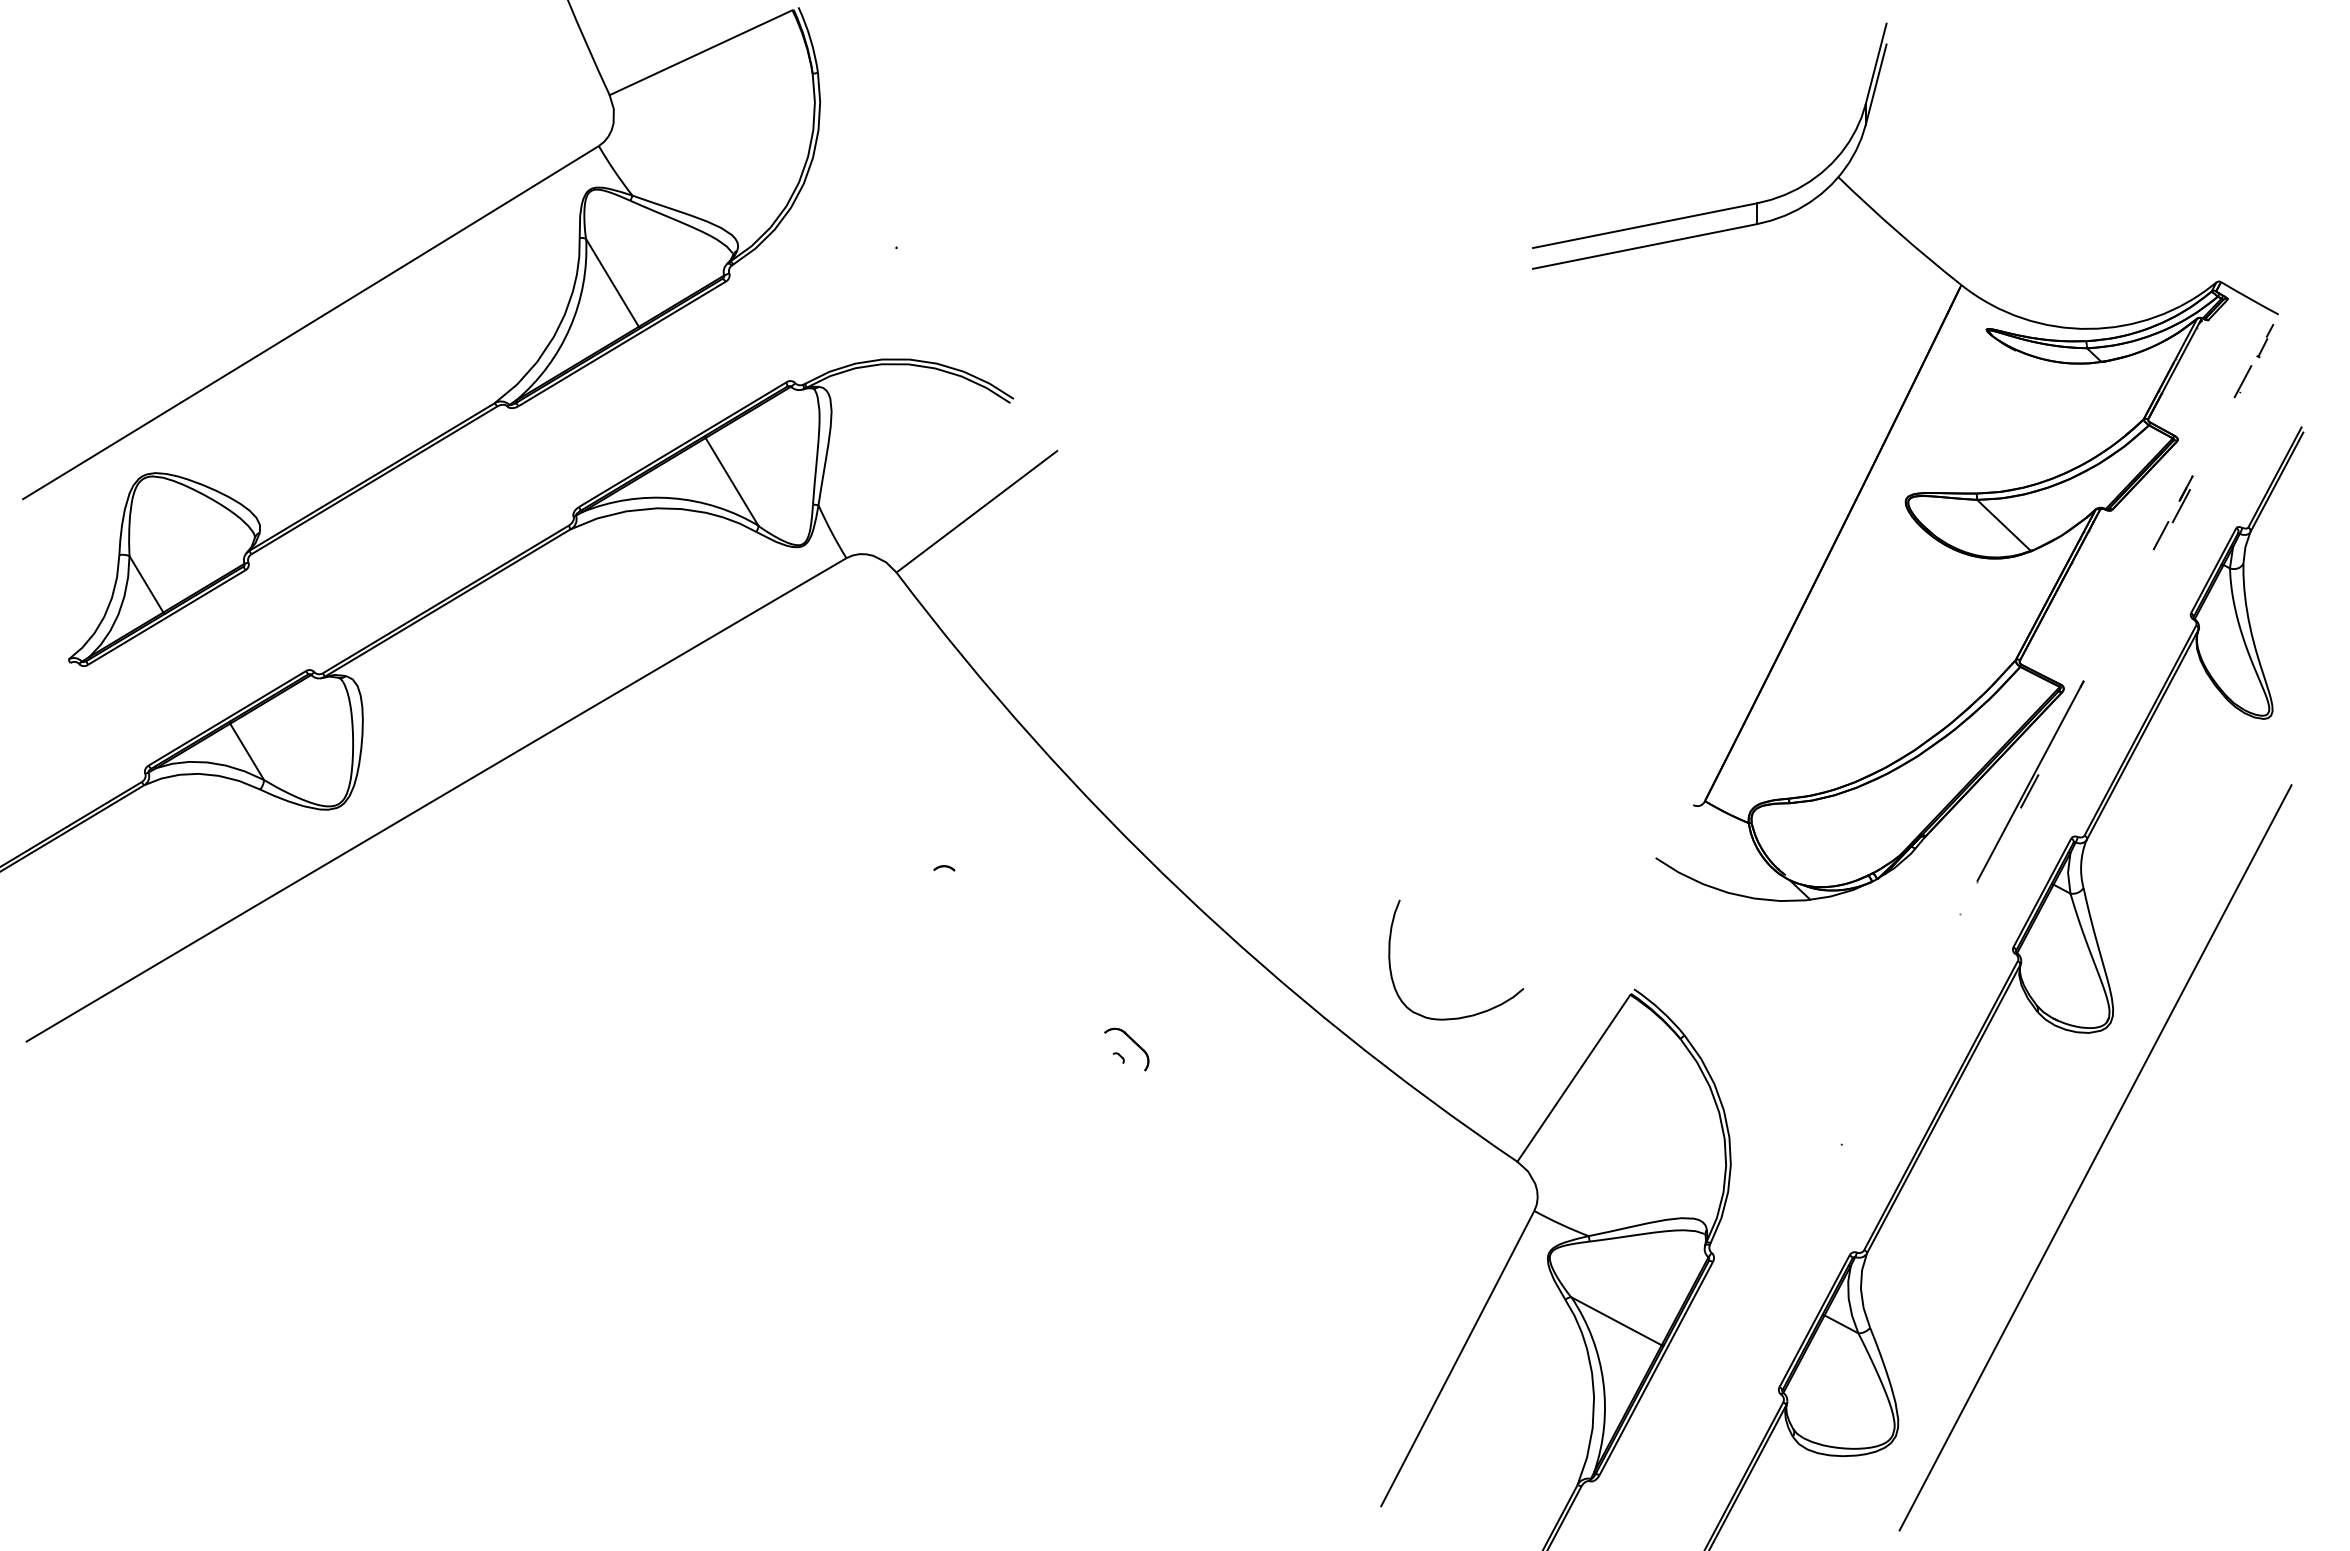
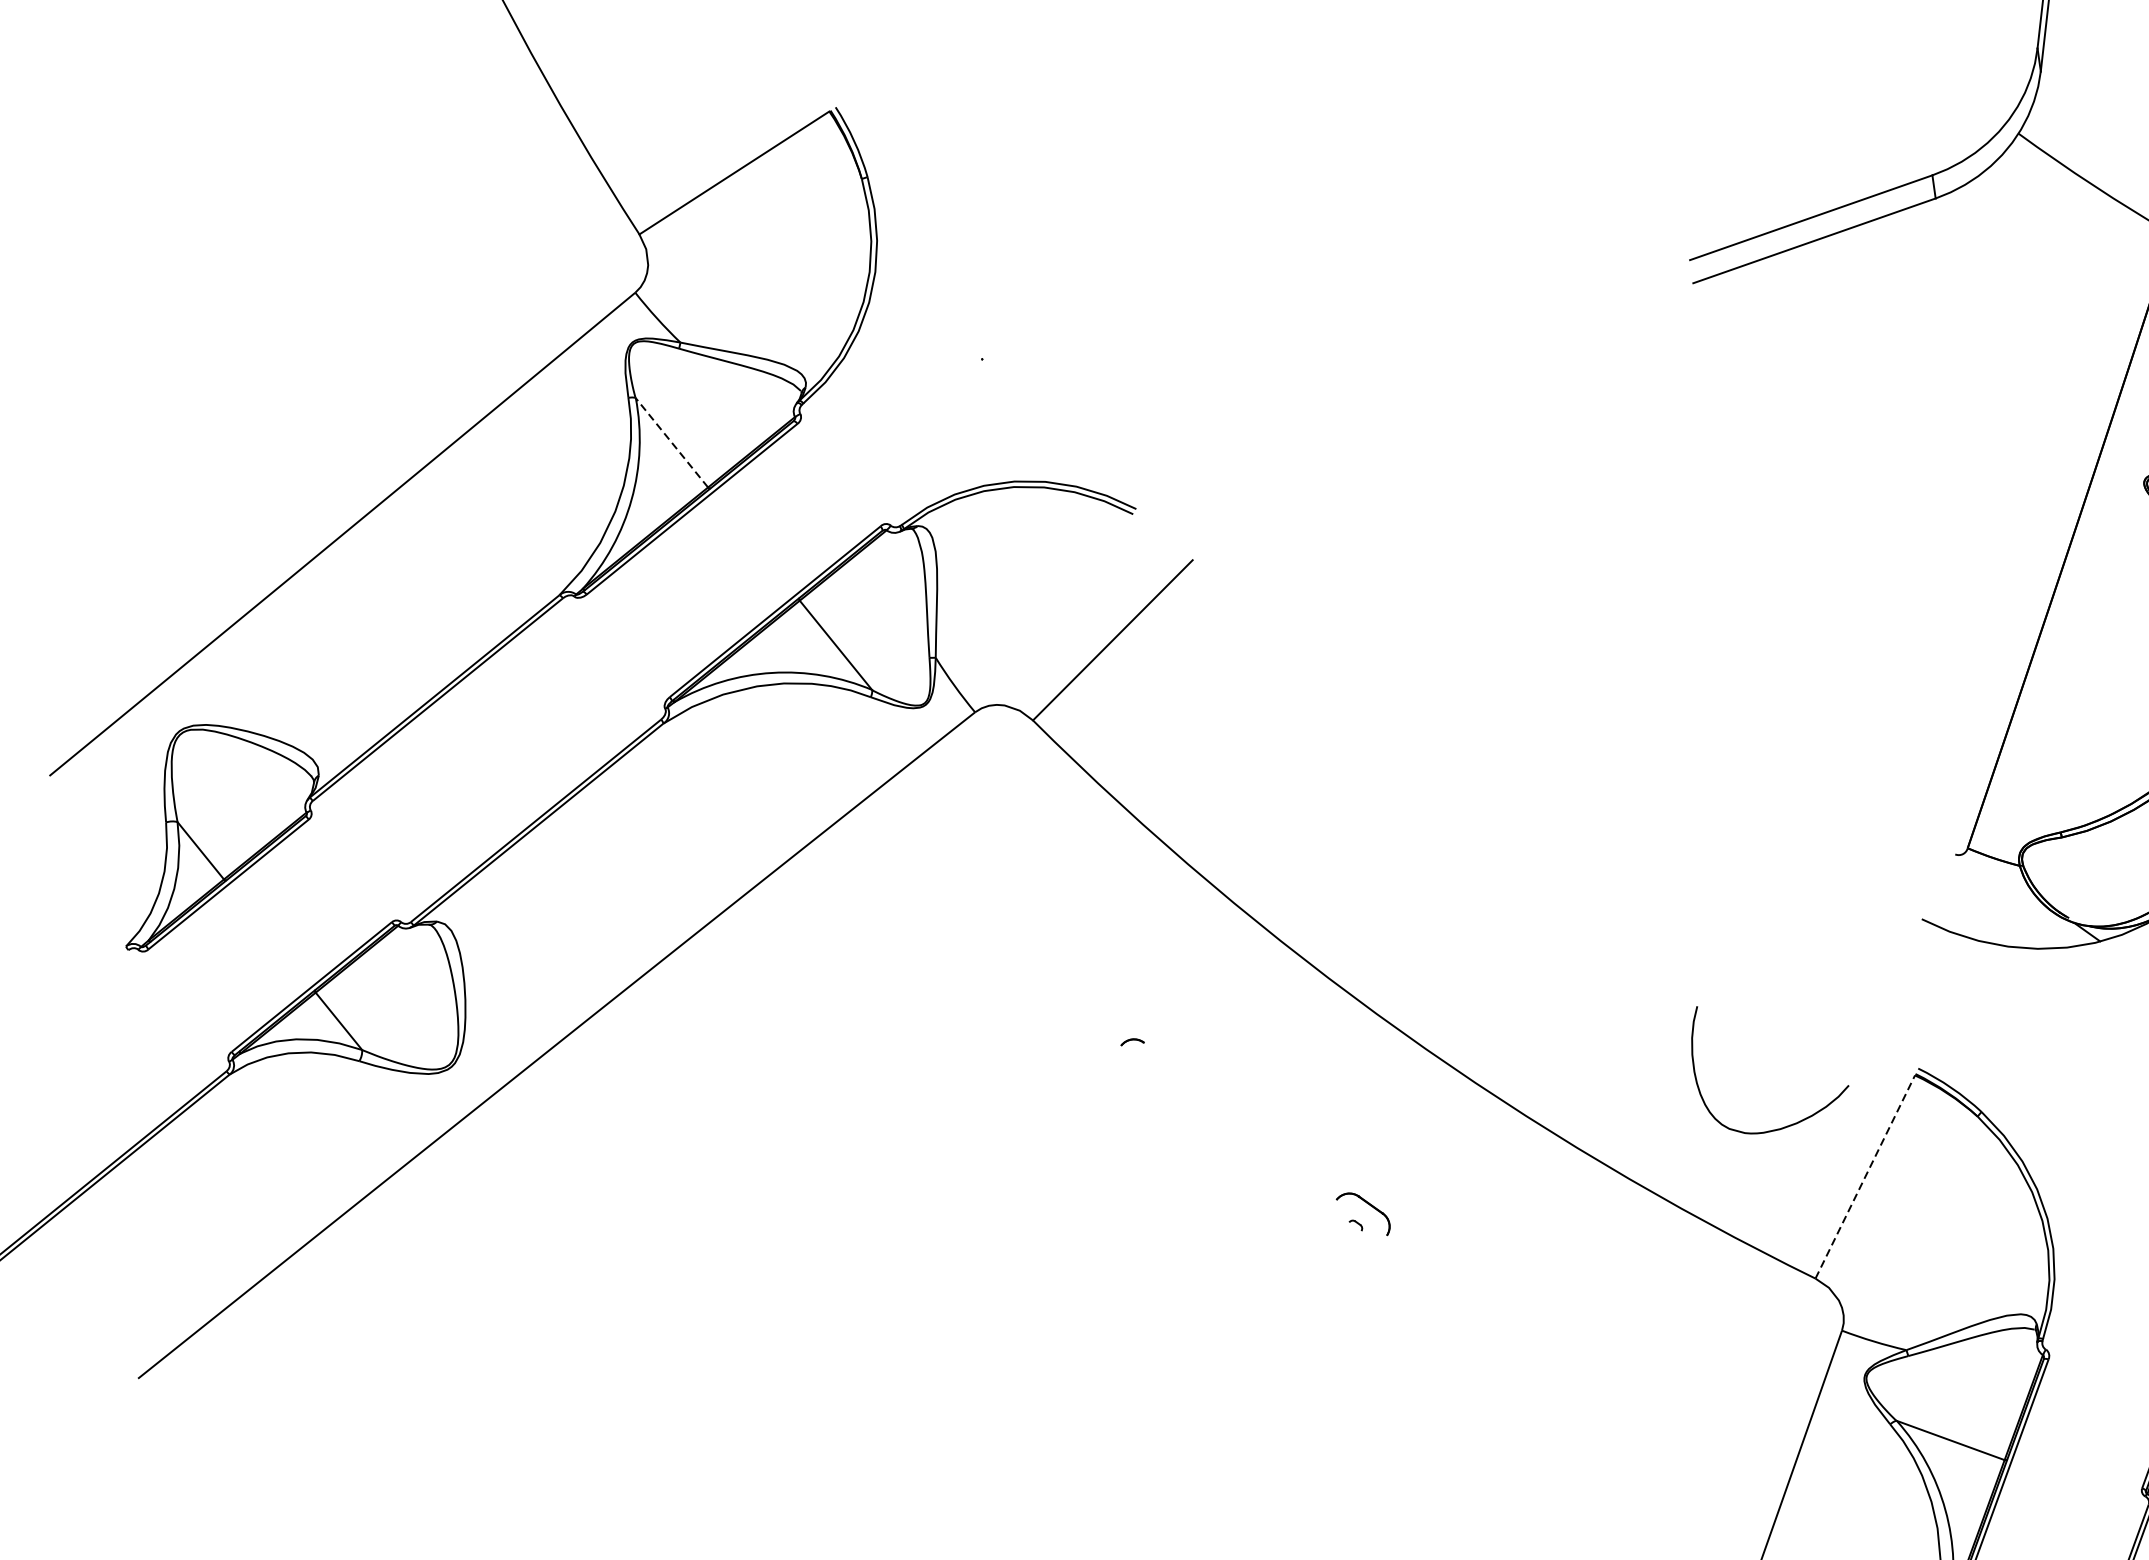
line: (612, 282) -> (671, 442), solid -> dashed
curve: (1466, 1015) -> (1789, 1124), moved
line: (1573, 1078) -> (1864, 1177), solid -> dashed

